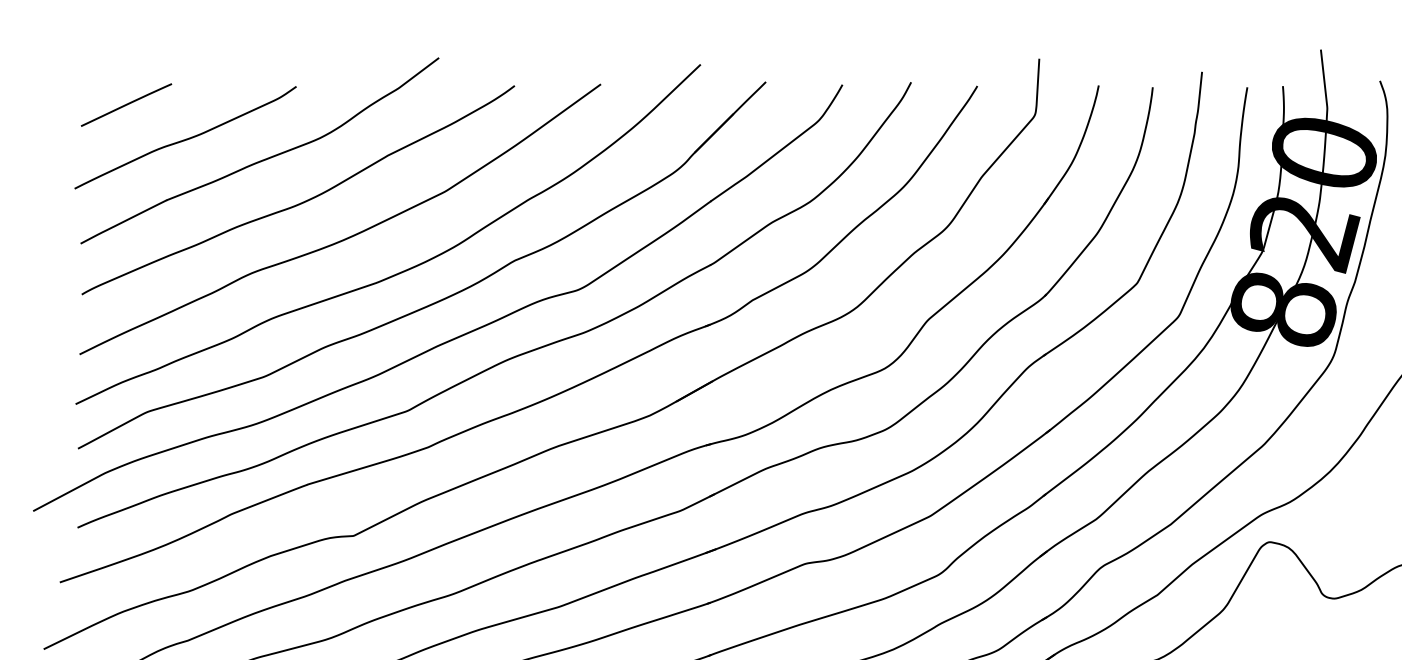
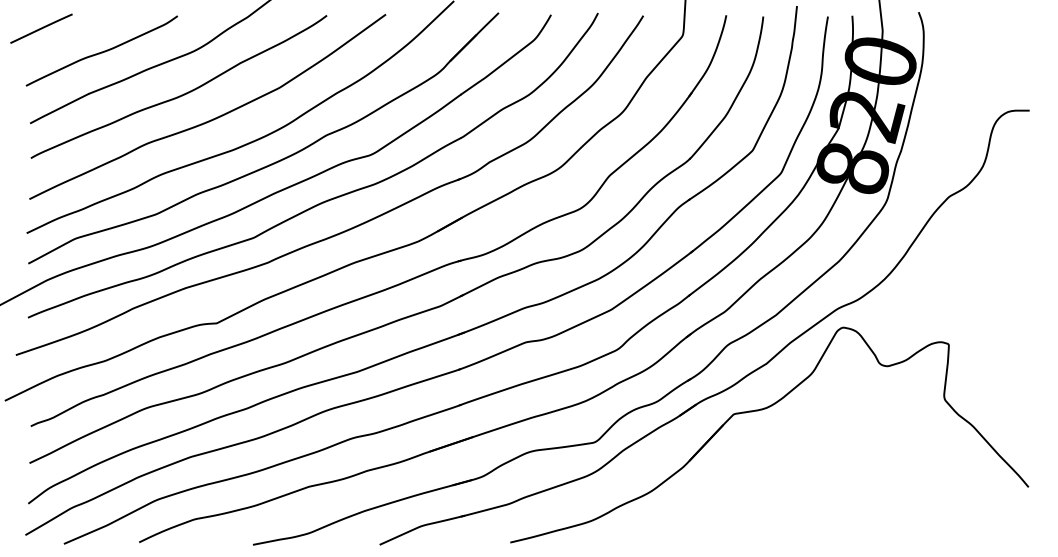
line: (126, 104) -> (41, 28), moved

